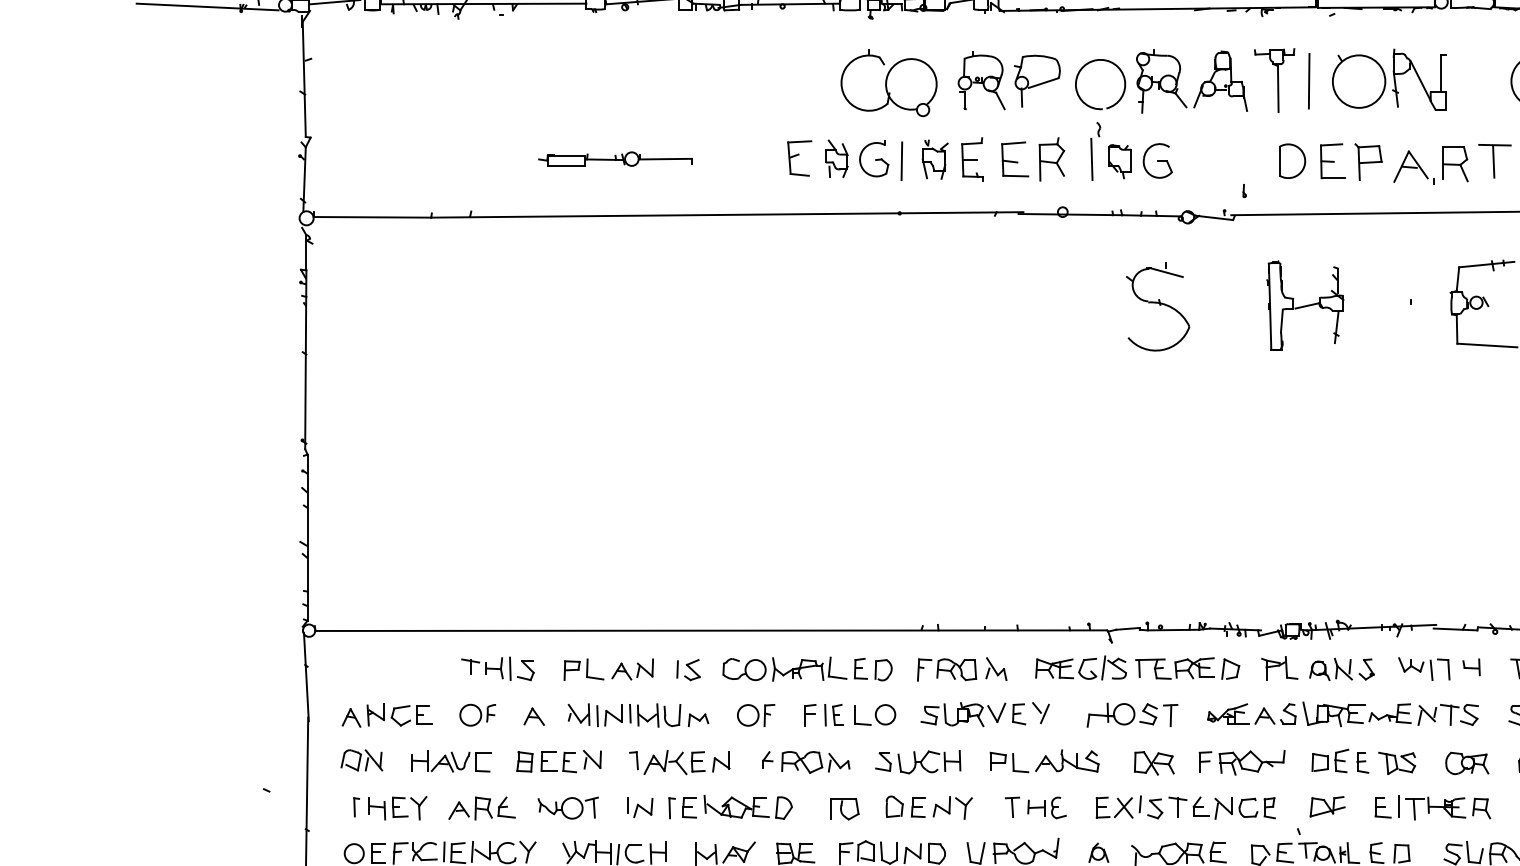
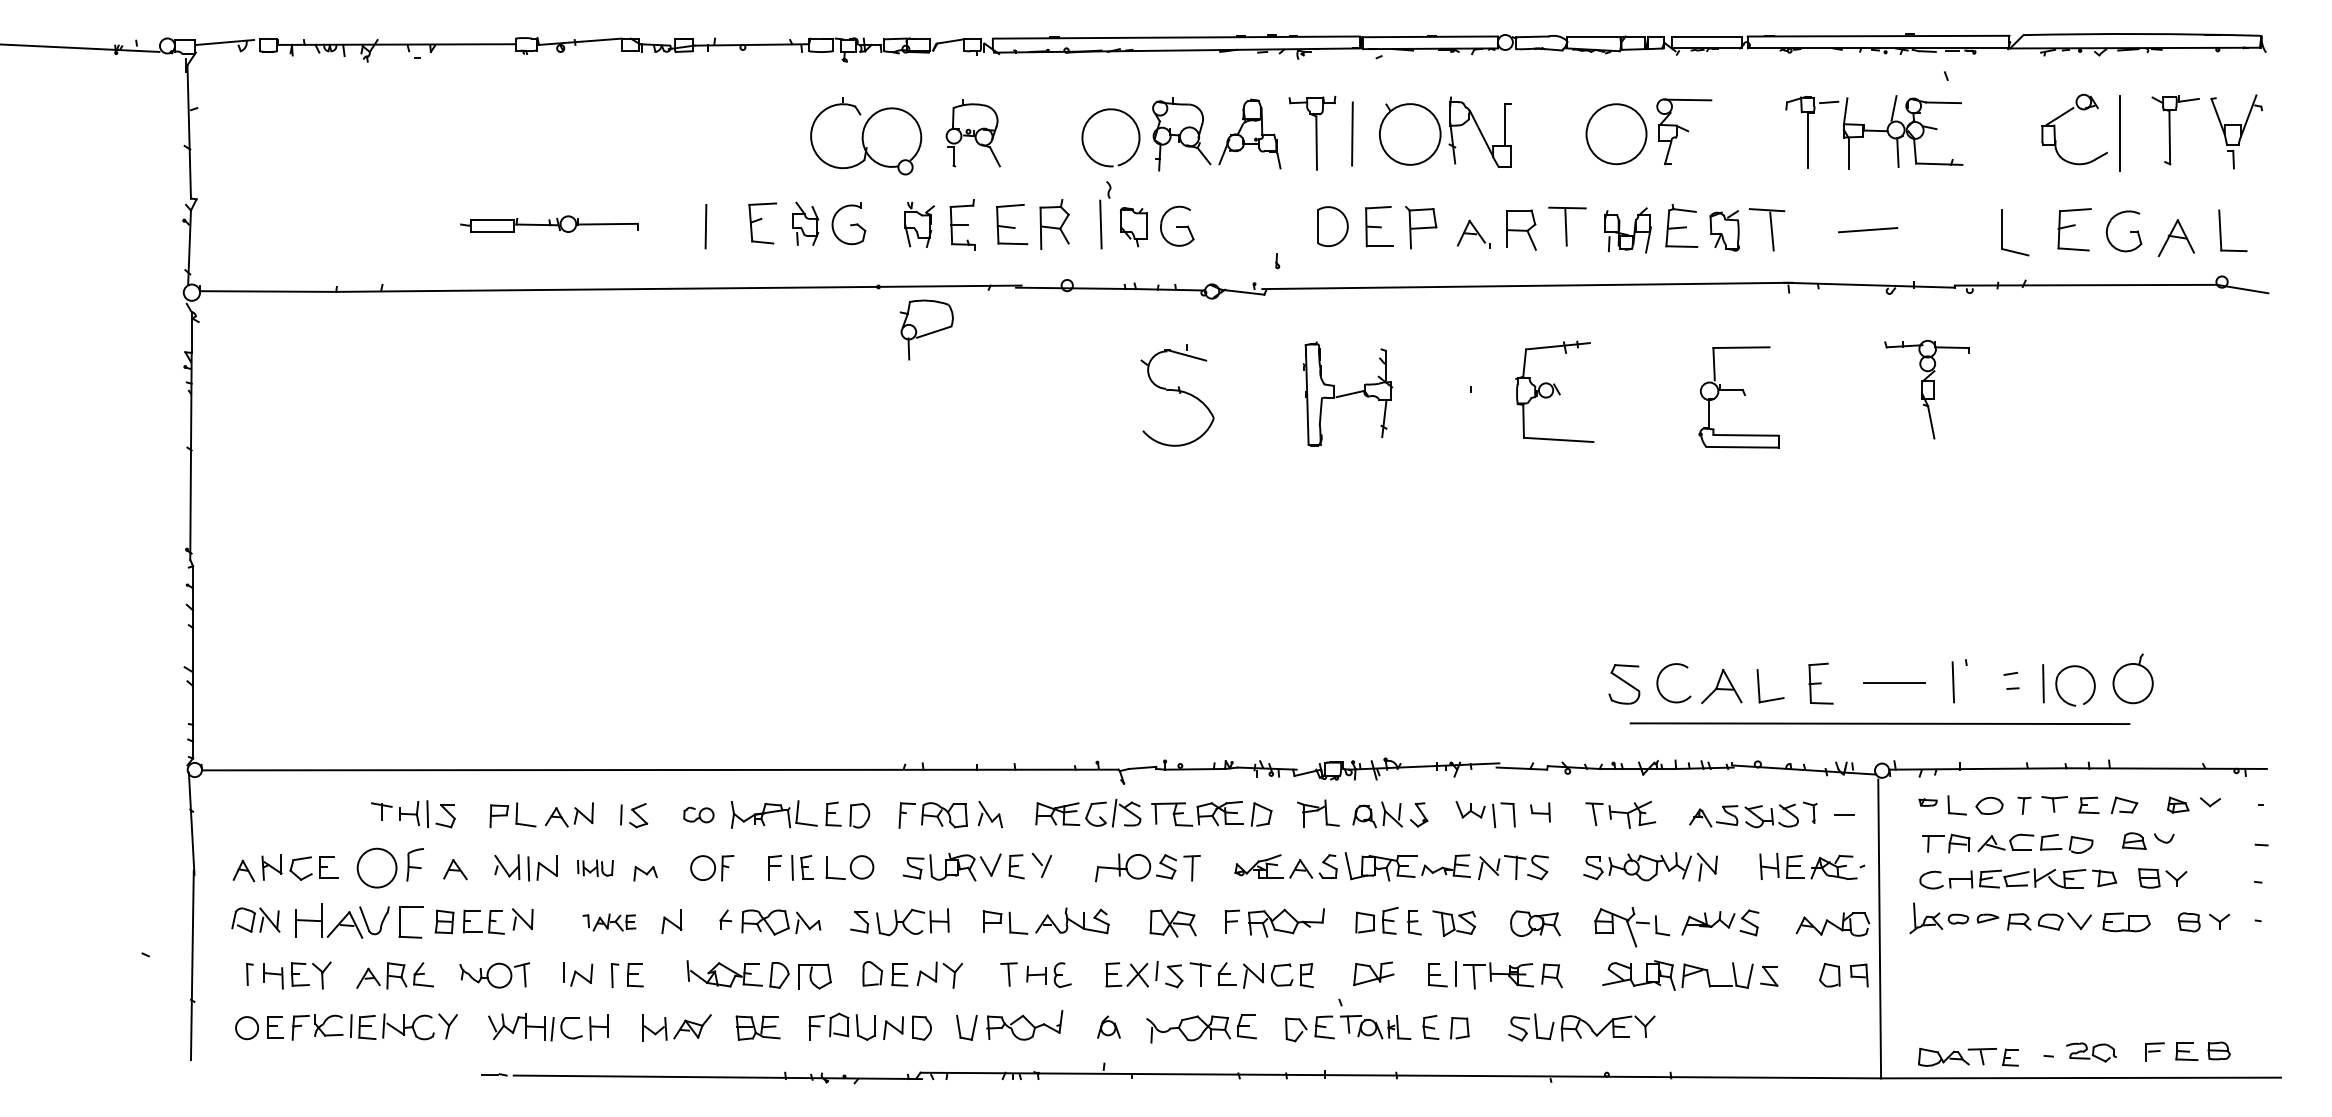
part: (1037, 80) -> (926, 329), moved
line: (901, 161) -> (705, 226), moved
part: (1413, 167) -> (1473, 233), size x0.7
part: (744, 669) -> (698, 814), size x0.6
part: (477, 714) -> (389, 867), size x1.6
part: (655, 715) -> (595, 868), size x0.6
part: (451, 761) -> (359, 921), size x1.4
part: (667, 762) -> (609, 922), size x0.6
part: (747, 807) -> (737, 974), moved

